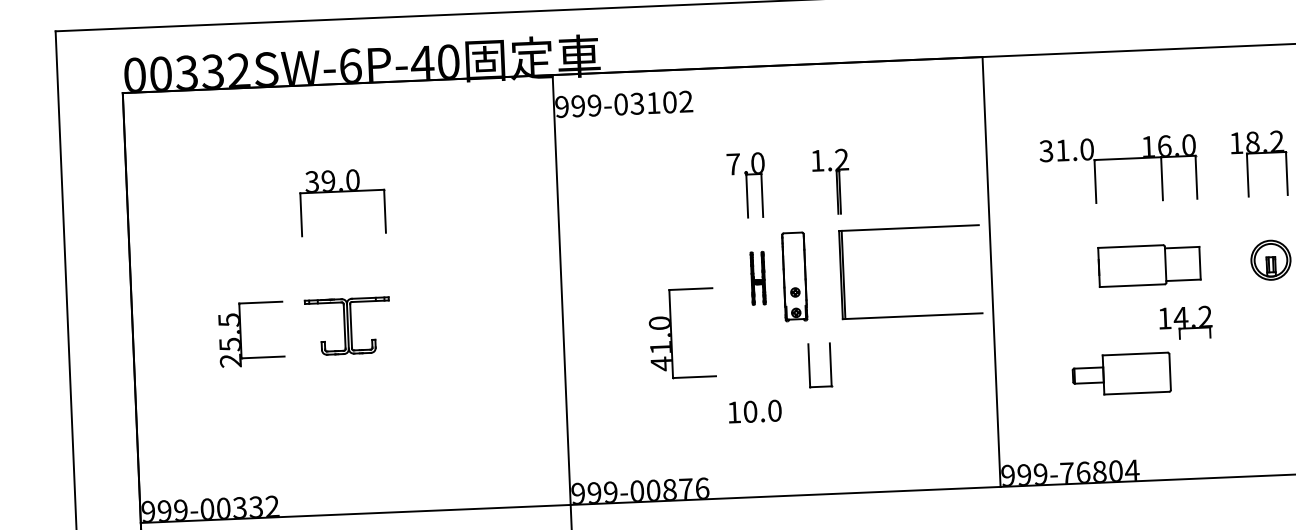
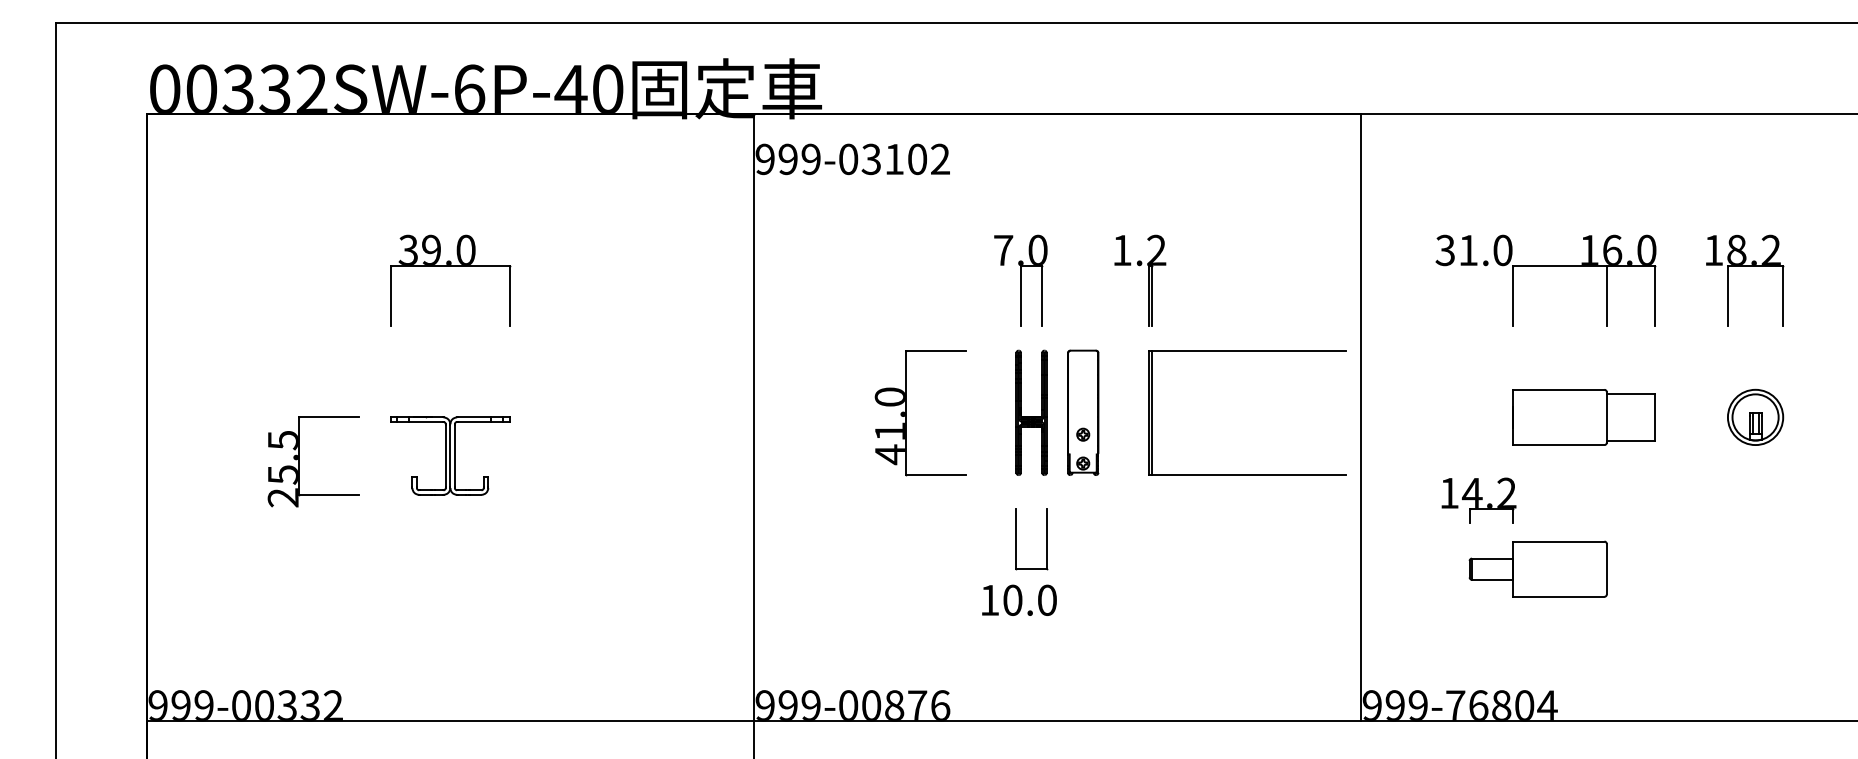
part: (758, 278) -> (1031, 412), size x1.67
part: (1185, 322) -> (1478, 500), moved
part: (671, 334) -> (906, 413), moved
part: (809, 366) -> (1016, 539), moved

